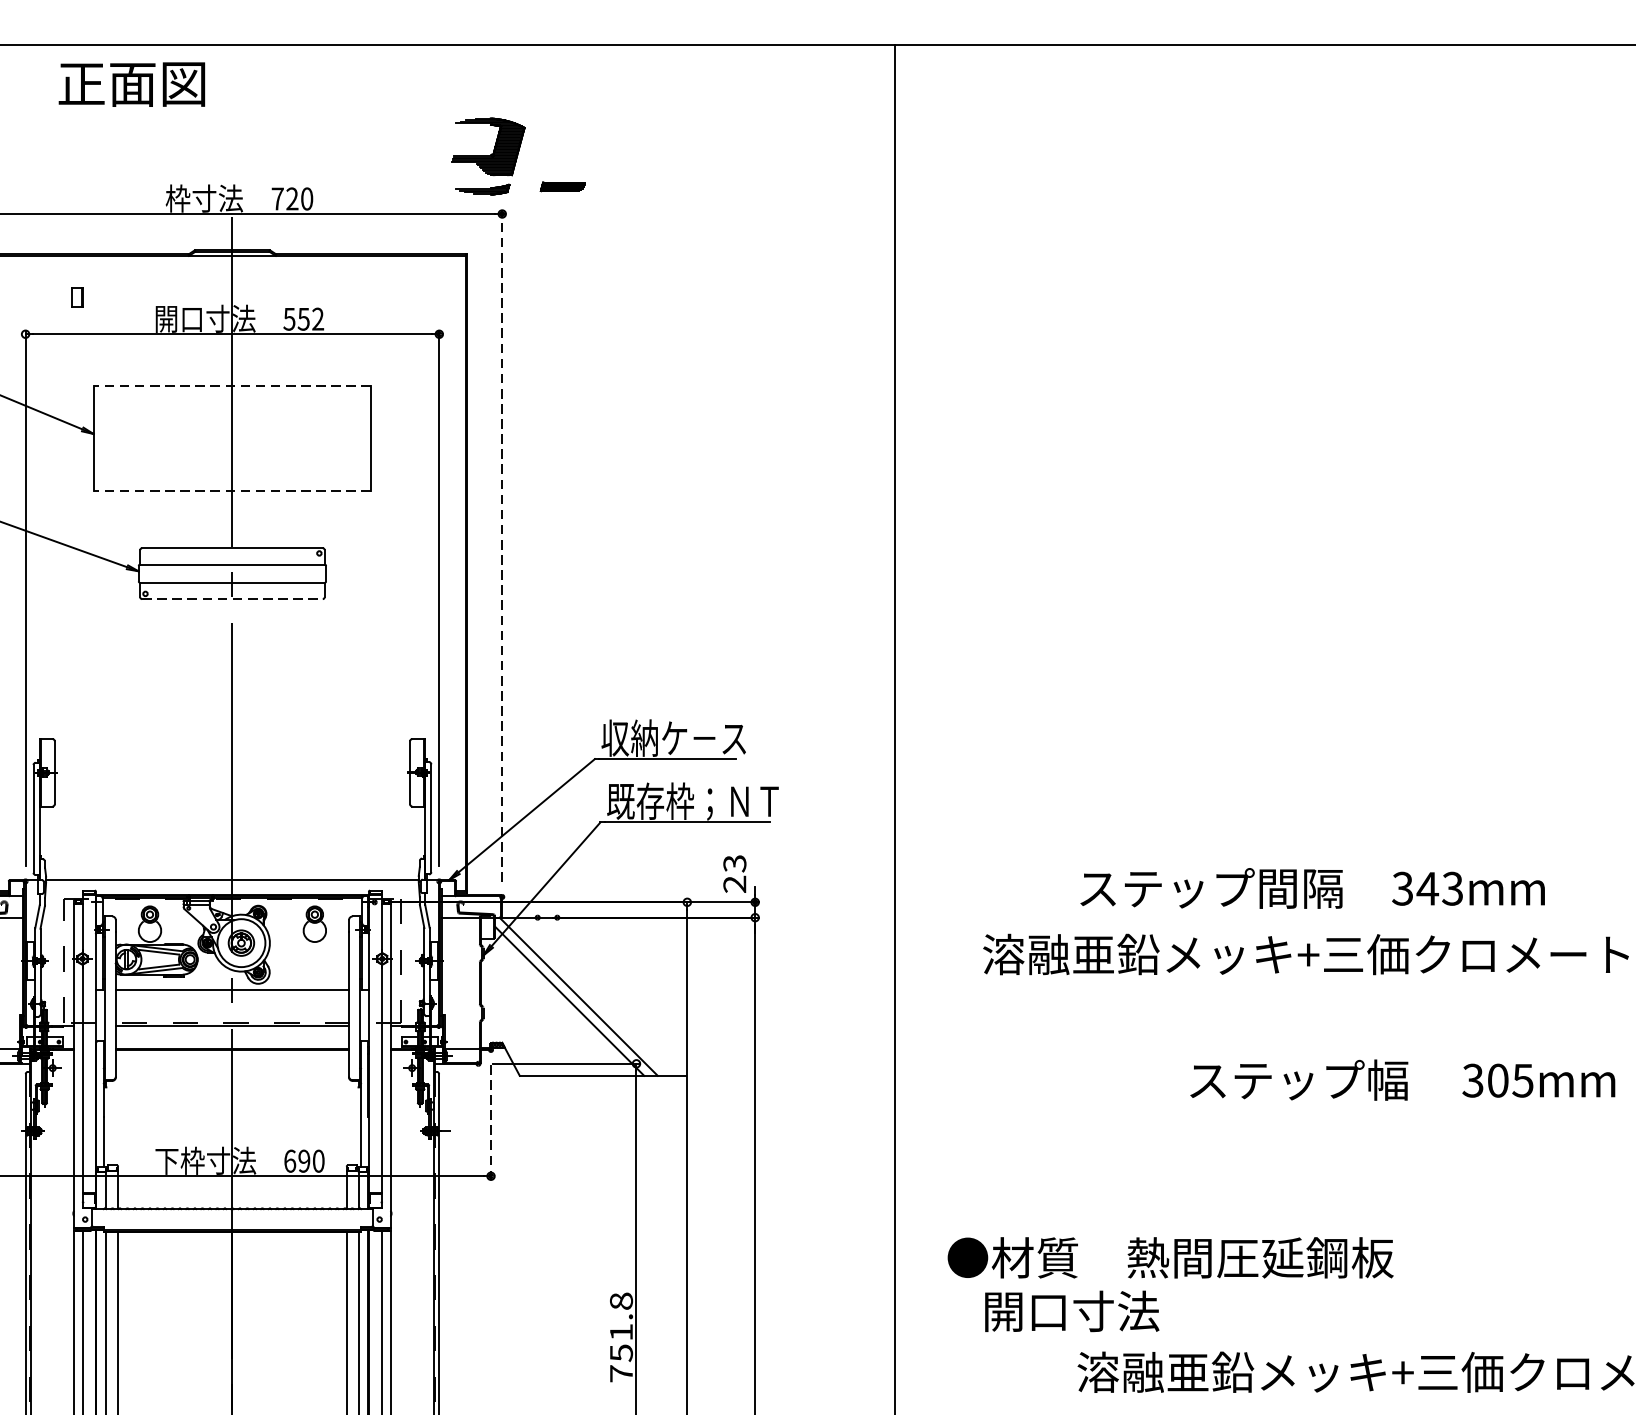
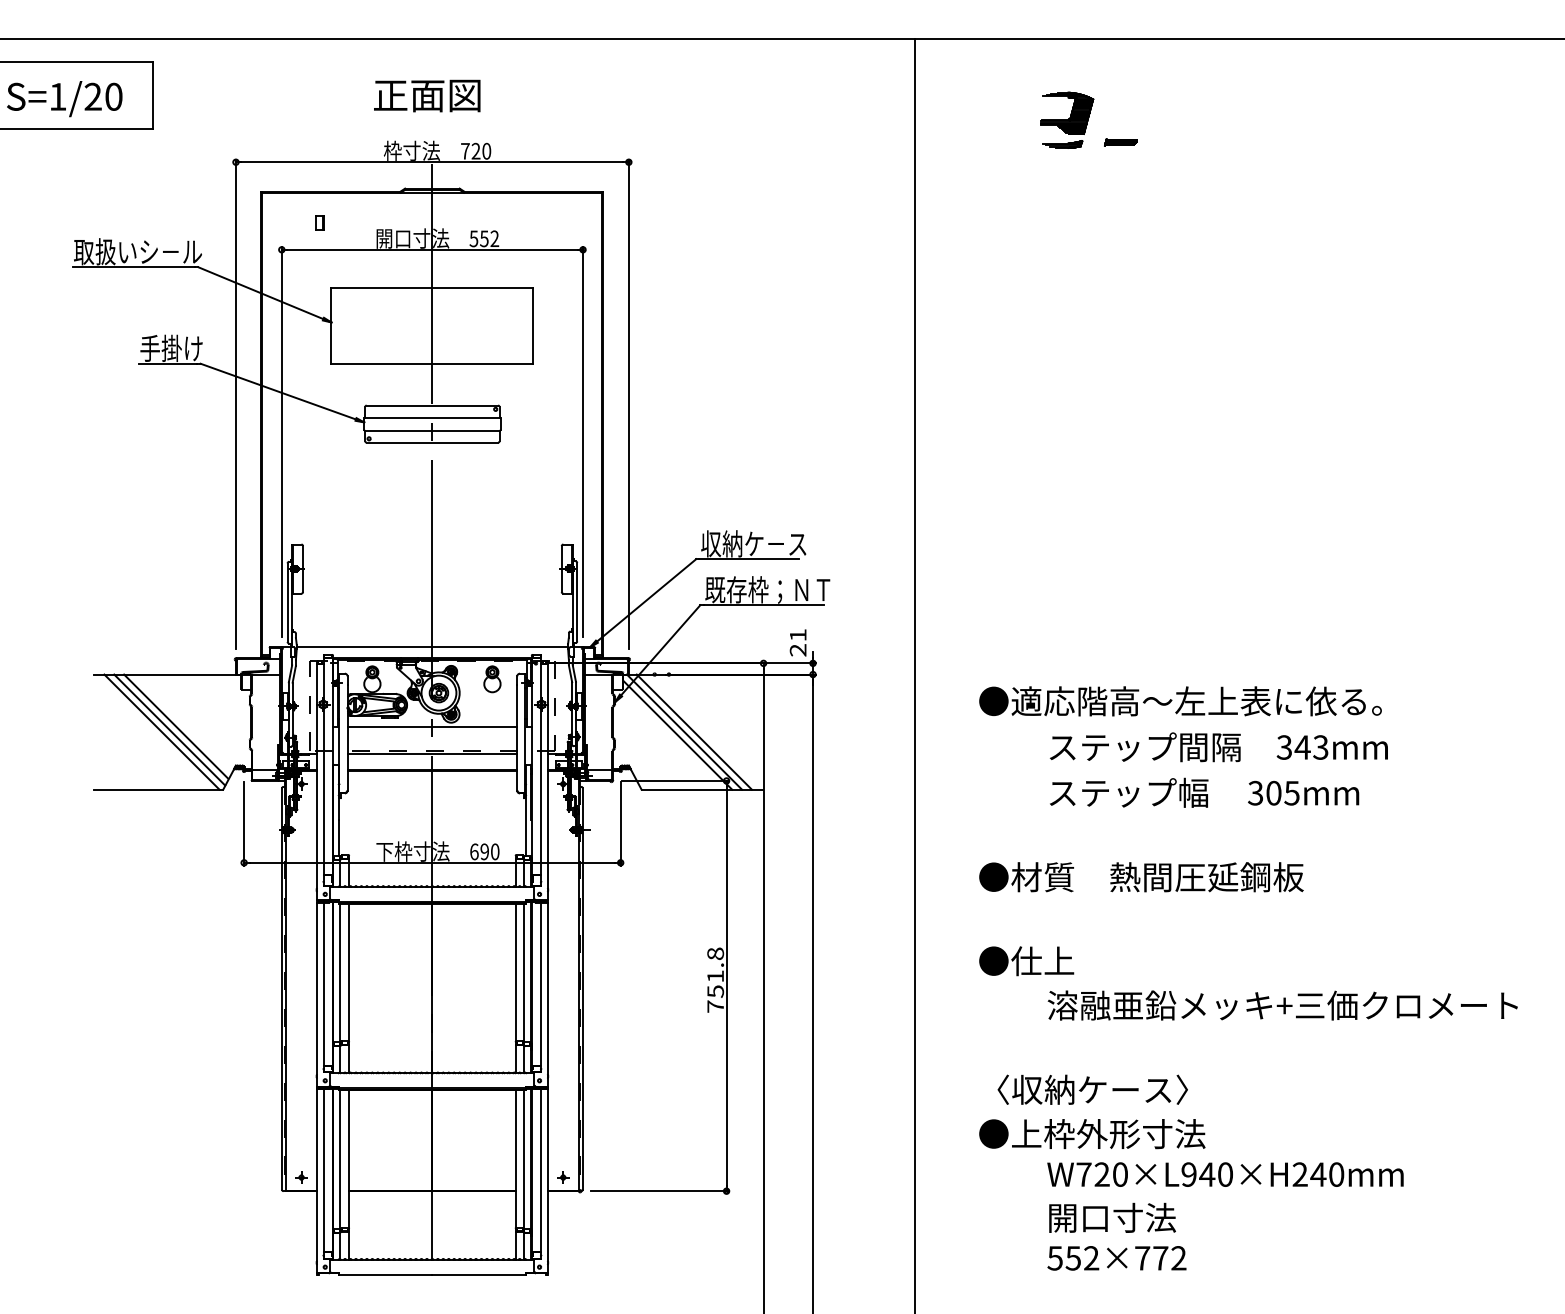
text: (132, 83) -> (427, 95), moved
part: (518, 155) -> (1088, 119), moved
line: (232, 386) -> (432, 287), dashed -> solid
line: (232, 491) -> (432, 364), dashed -> solid
line: (501, 546) -> (628, 404), dashed -> solid
line: (232, 598) -> (432, 442), dashed -> solid
text: (733, 864) -> (797, 635), 23 -> 21
text: (1312, 888) -> (1218, 747), moved
text: (1305, 954) -> (1213, 701), 溶融亜鉛メッキ+三価クロメート -> ●適応階高～左上表に依る。
line: (591, 995) -> (693, 731), added
text: (1402, 1079) -> (1204, 792), moved
line: (490, 1122) -> (620, 823), dashed -> solid
text: (1170, 1258) -> (1141, 877), moved
text: (1071, 1311) -> (1043, 961), 開口寸法 -> ●仕上

